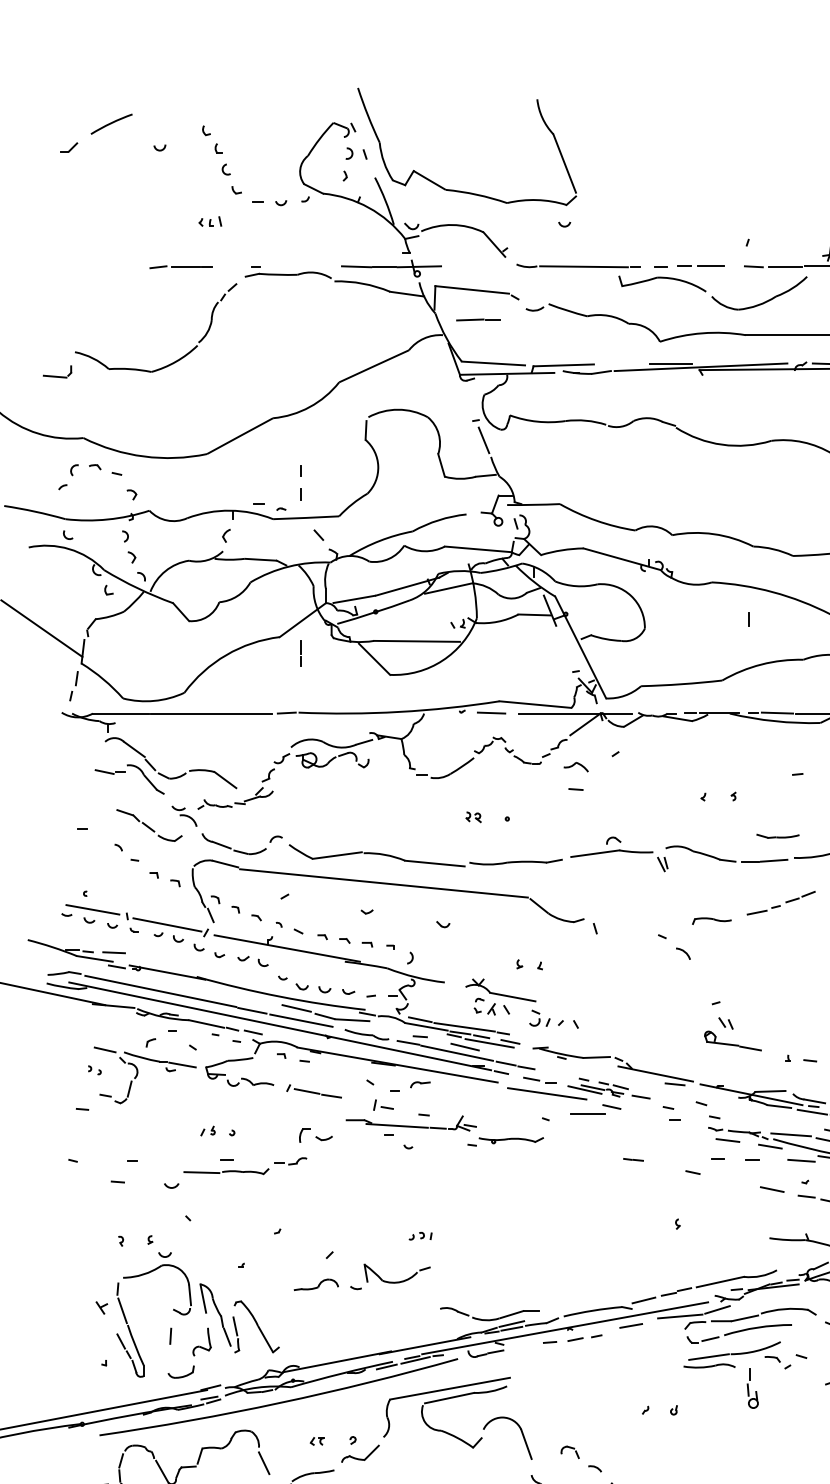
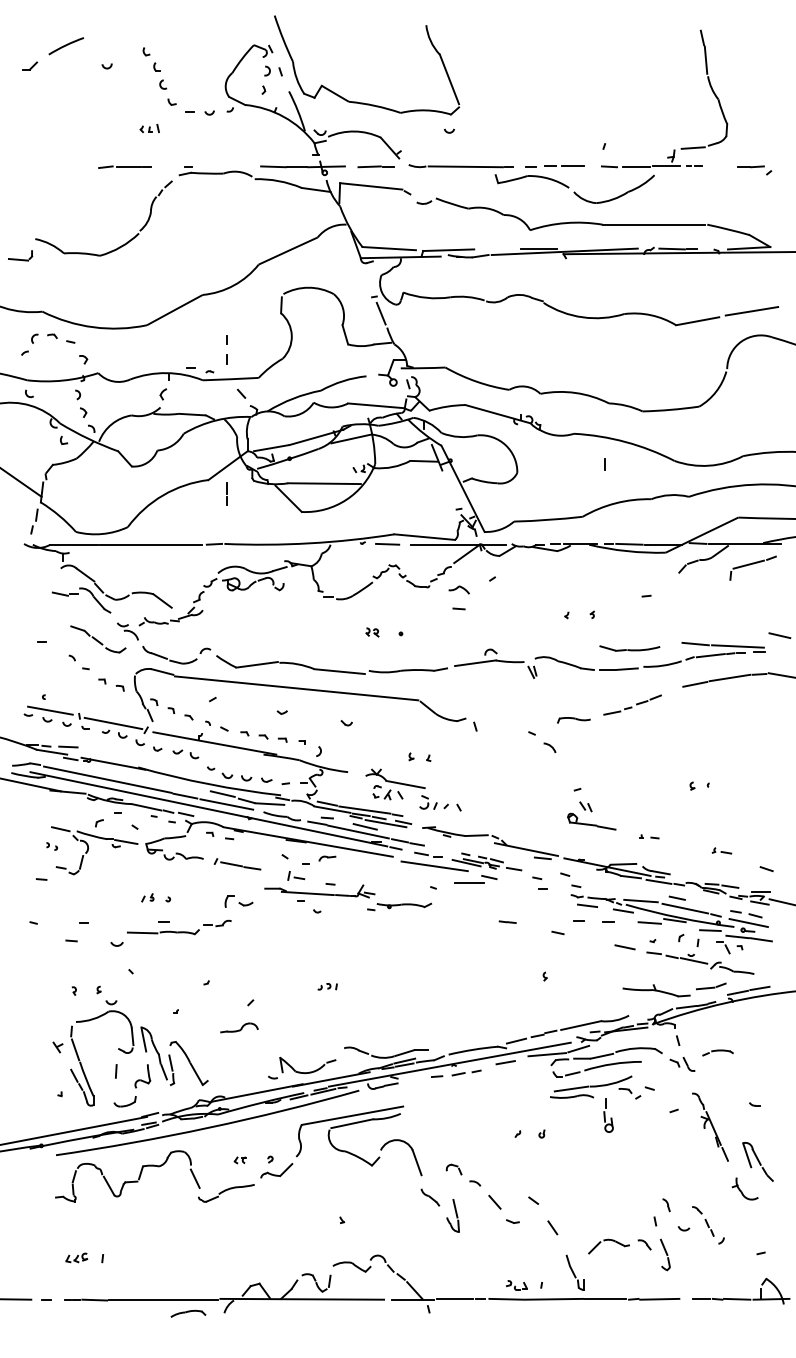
line: (477, 319) -> (375, 166), moved
part: (777, 836) -> (629, 648), size x1.67
part: (801, 1058) -> (649, 836), size x0.71
part: (390, 1276) -> (302, 1067), moved

